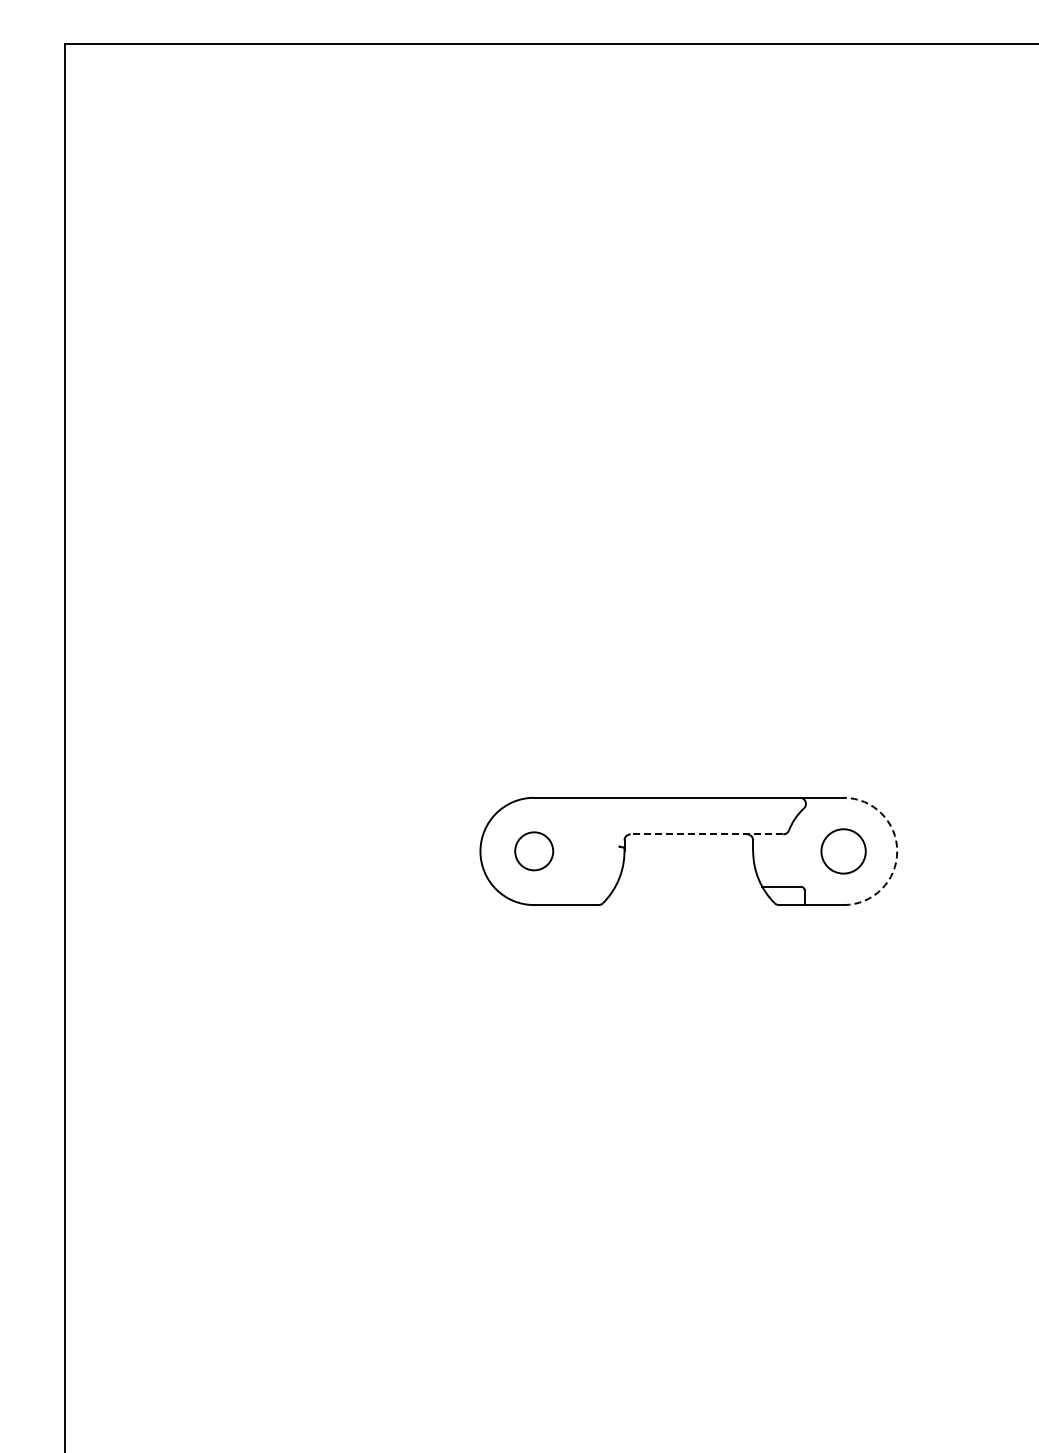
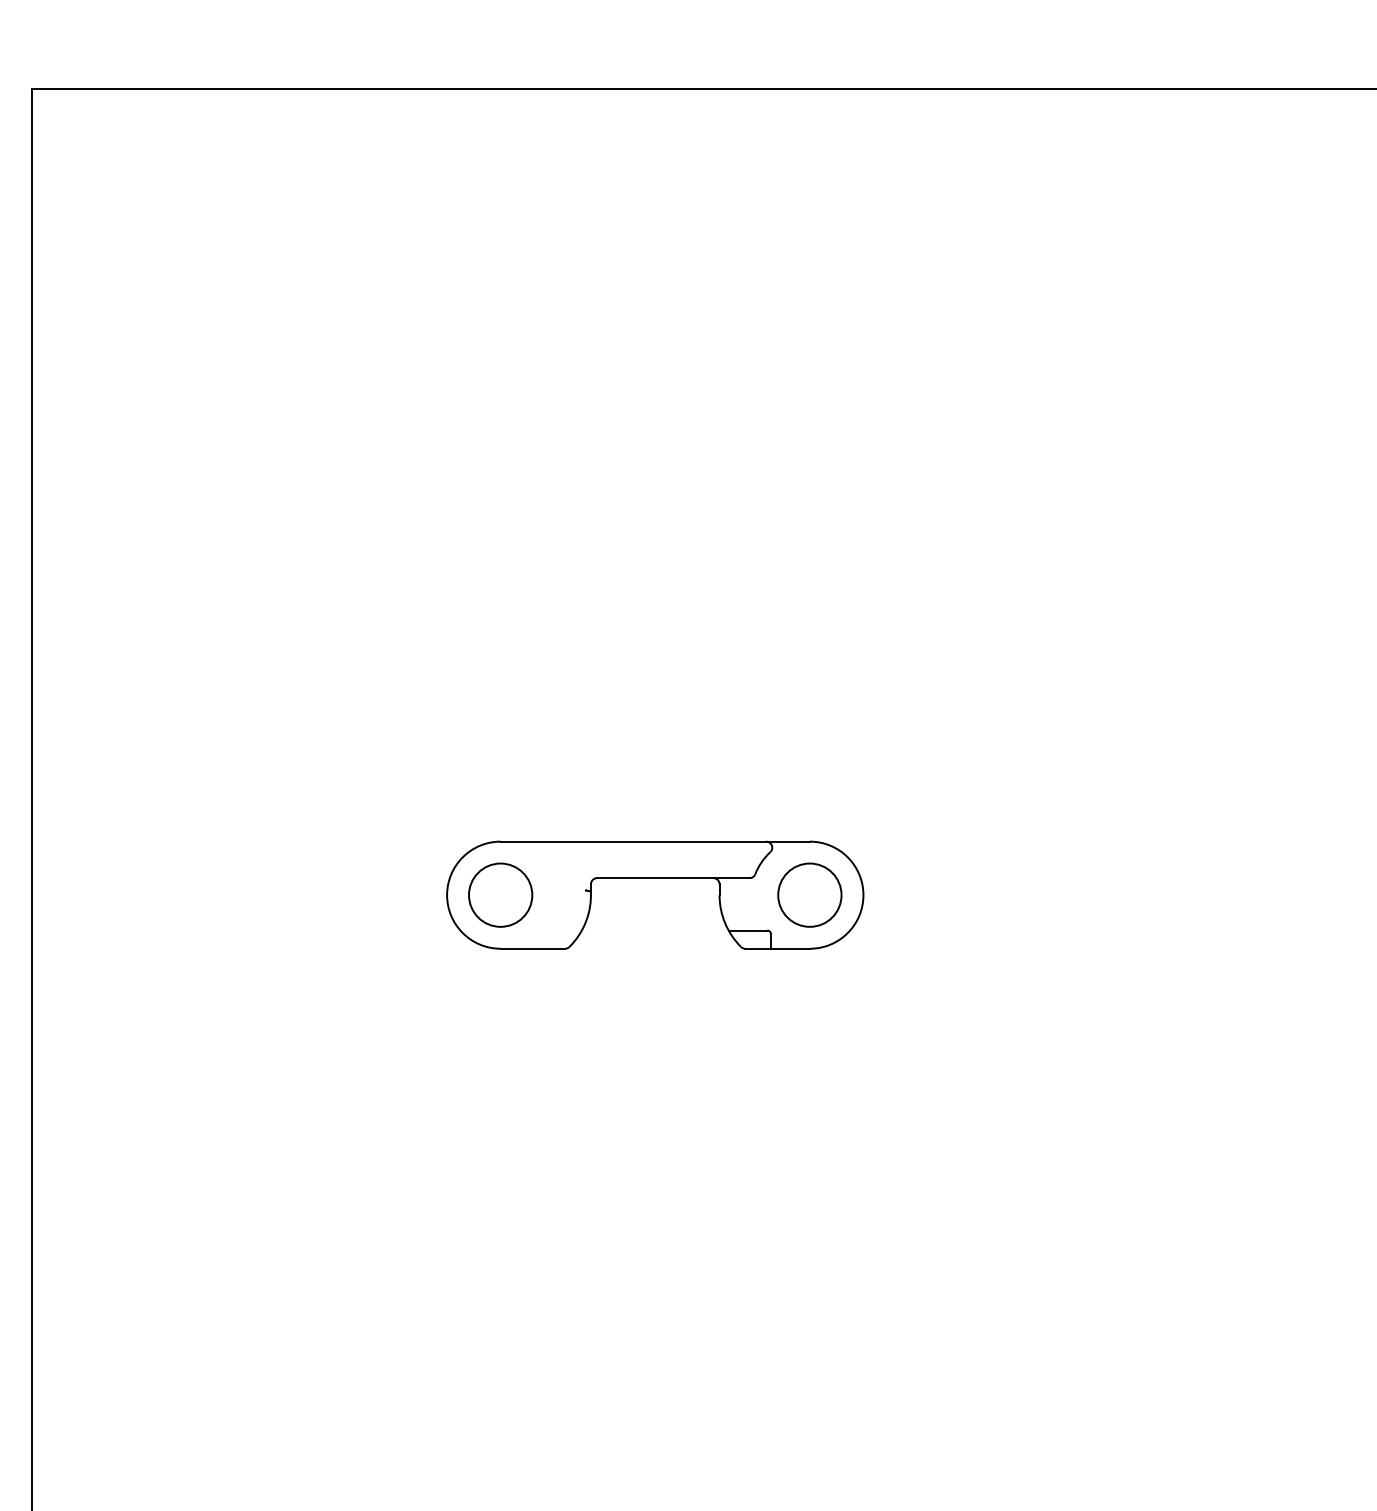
line: (706, 834) -> (672, 878), dashed -> solid
circle: (533, 850) -> (500, 894), size x1.67
circle: (843, 850) -> (809, 894), size x1.43
arc: (897, 851) -> (863, 895), dashed -> solid

